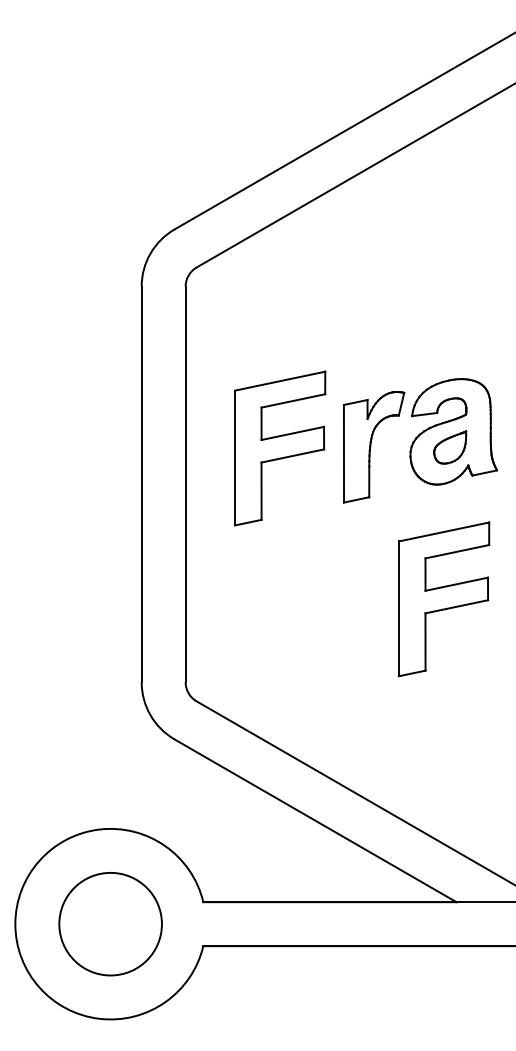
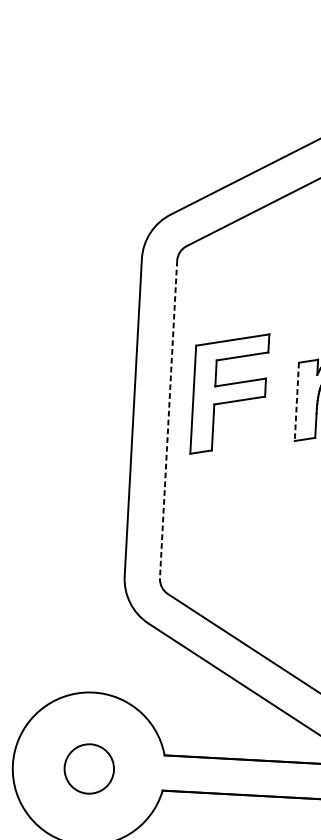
part: (280, 448) -> (230, 394), moved
line: (343, 453) -> (296, 401), solid -> dashed
line: (185, 484) -> (168, 419), solid -> dashed
circle: (110, 923) -> (89, 768), size x0.6

